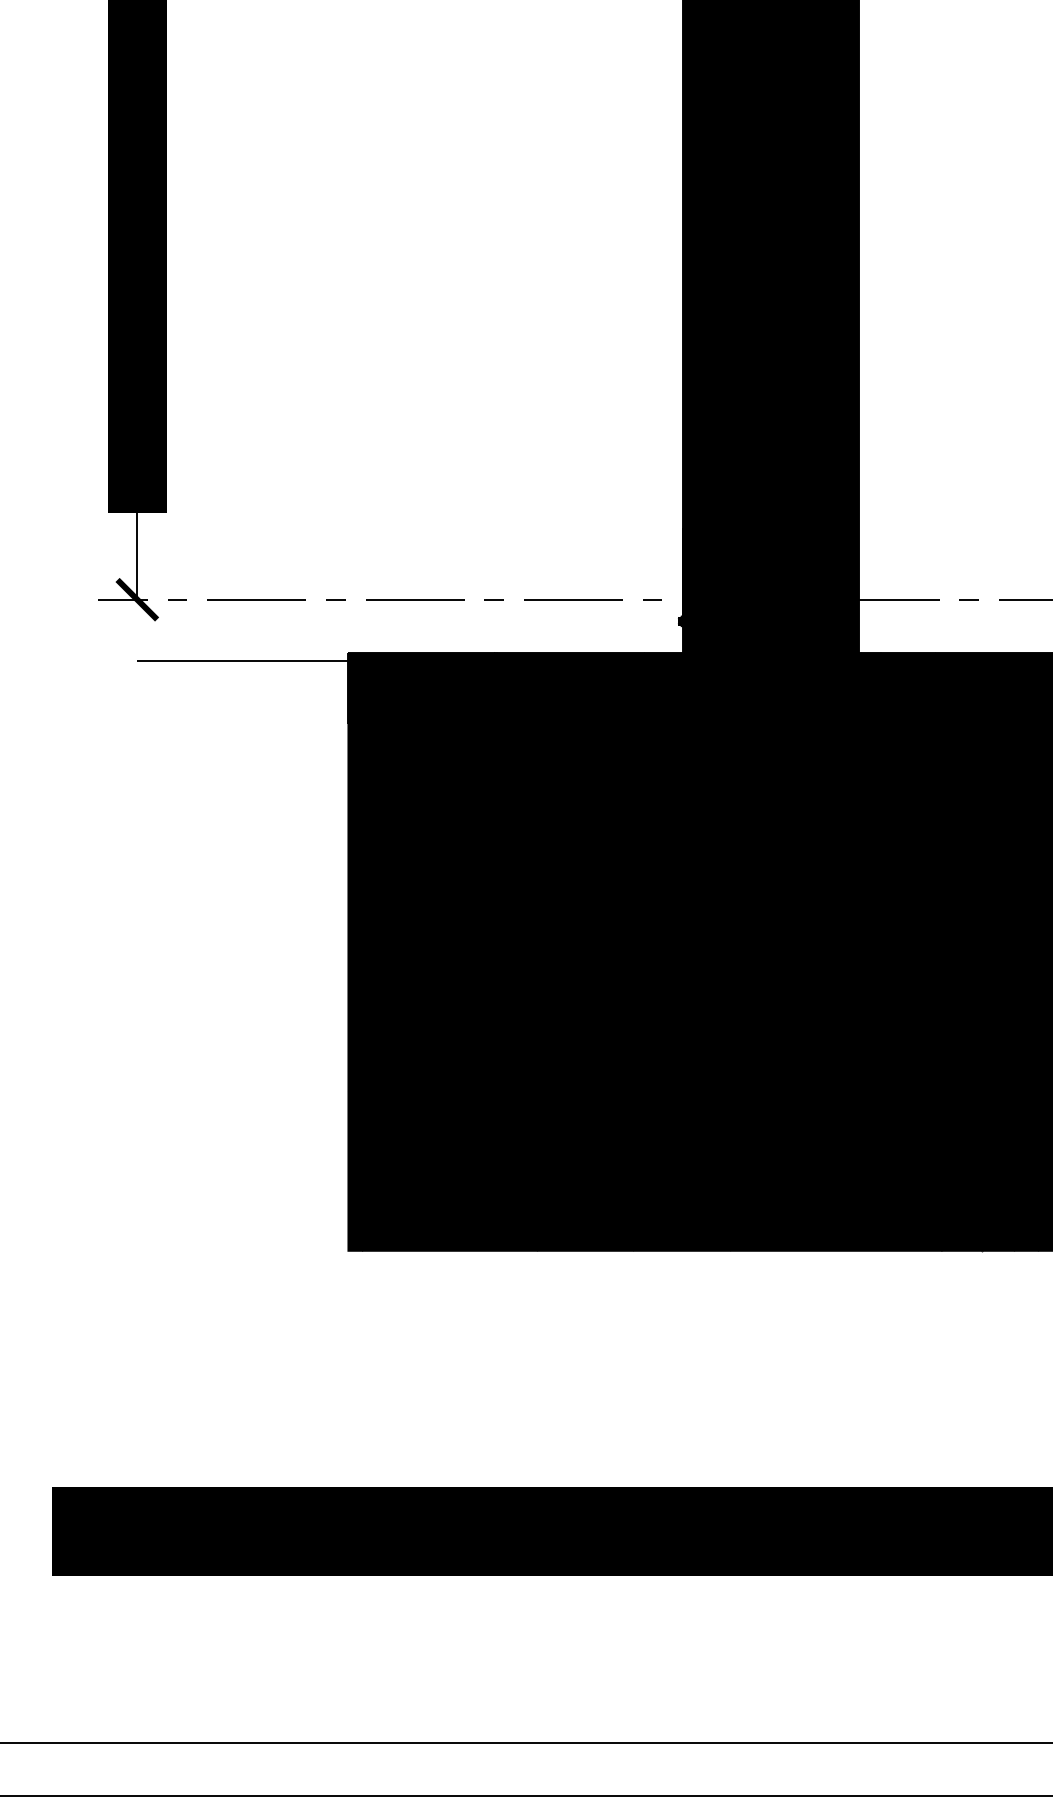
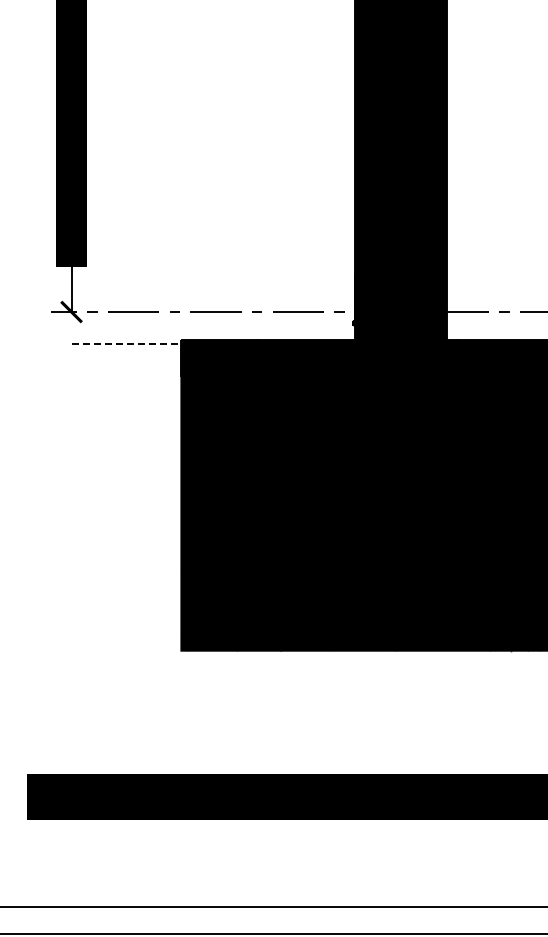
line: (242, 662) -> (126, 344), solid -> dashed

